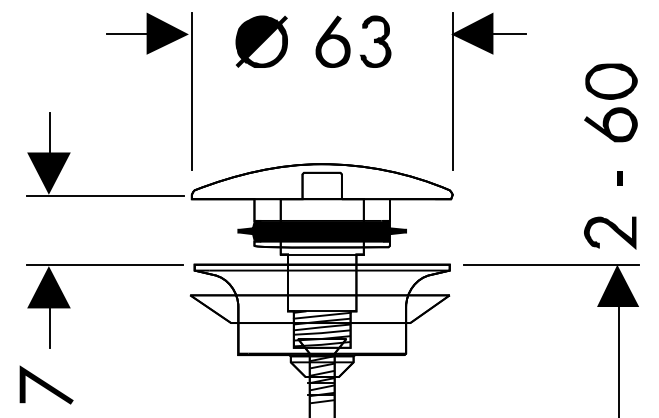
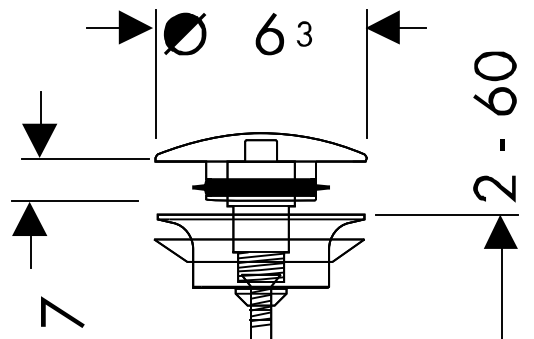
part: (262, 41) -> (185, 33), moved
part: (375, 41) -> (304, 33), size x0.6
part: (70, 307) -> (47, 235), moved
part: (46, 384) -> (62, 311), moved

